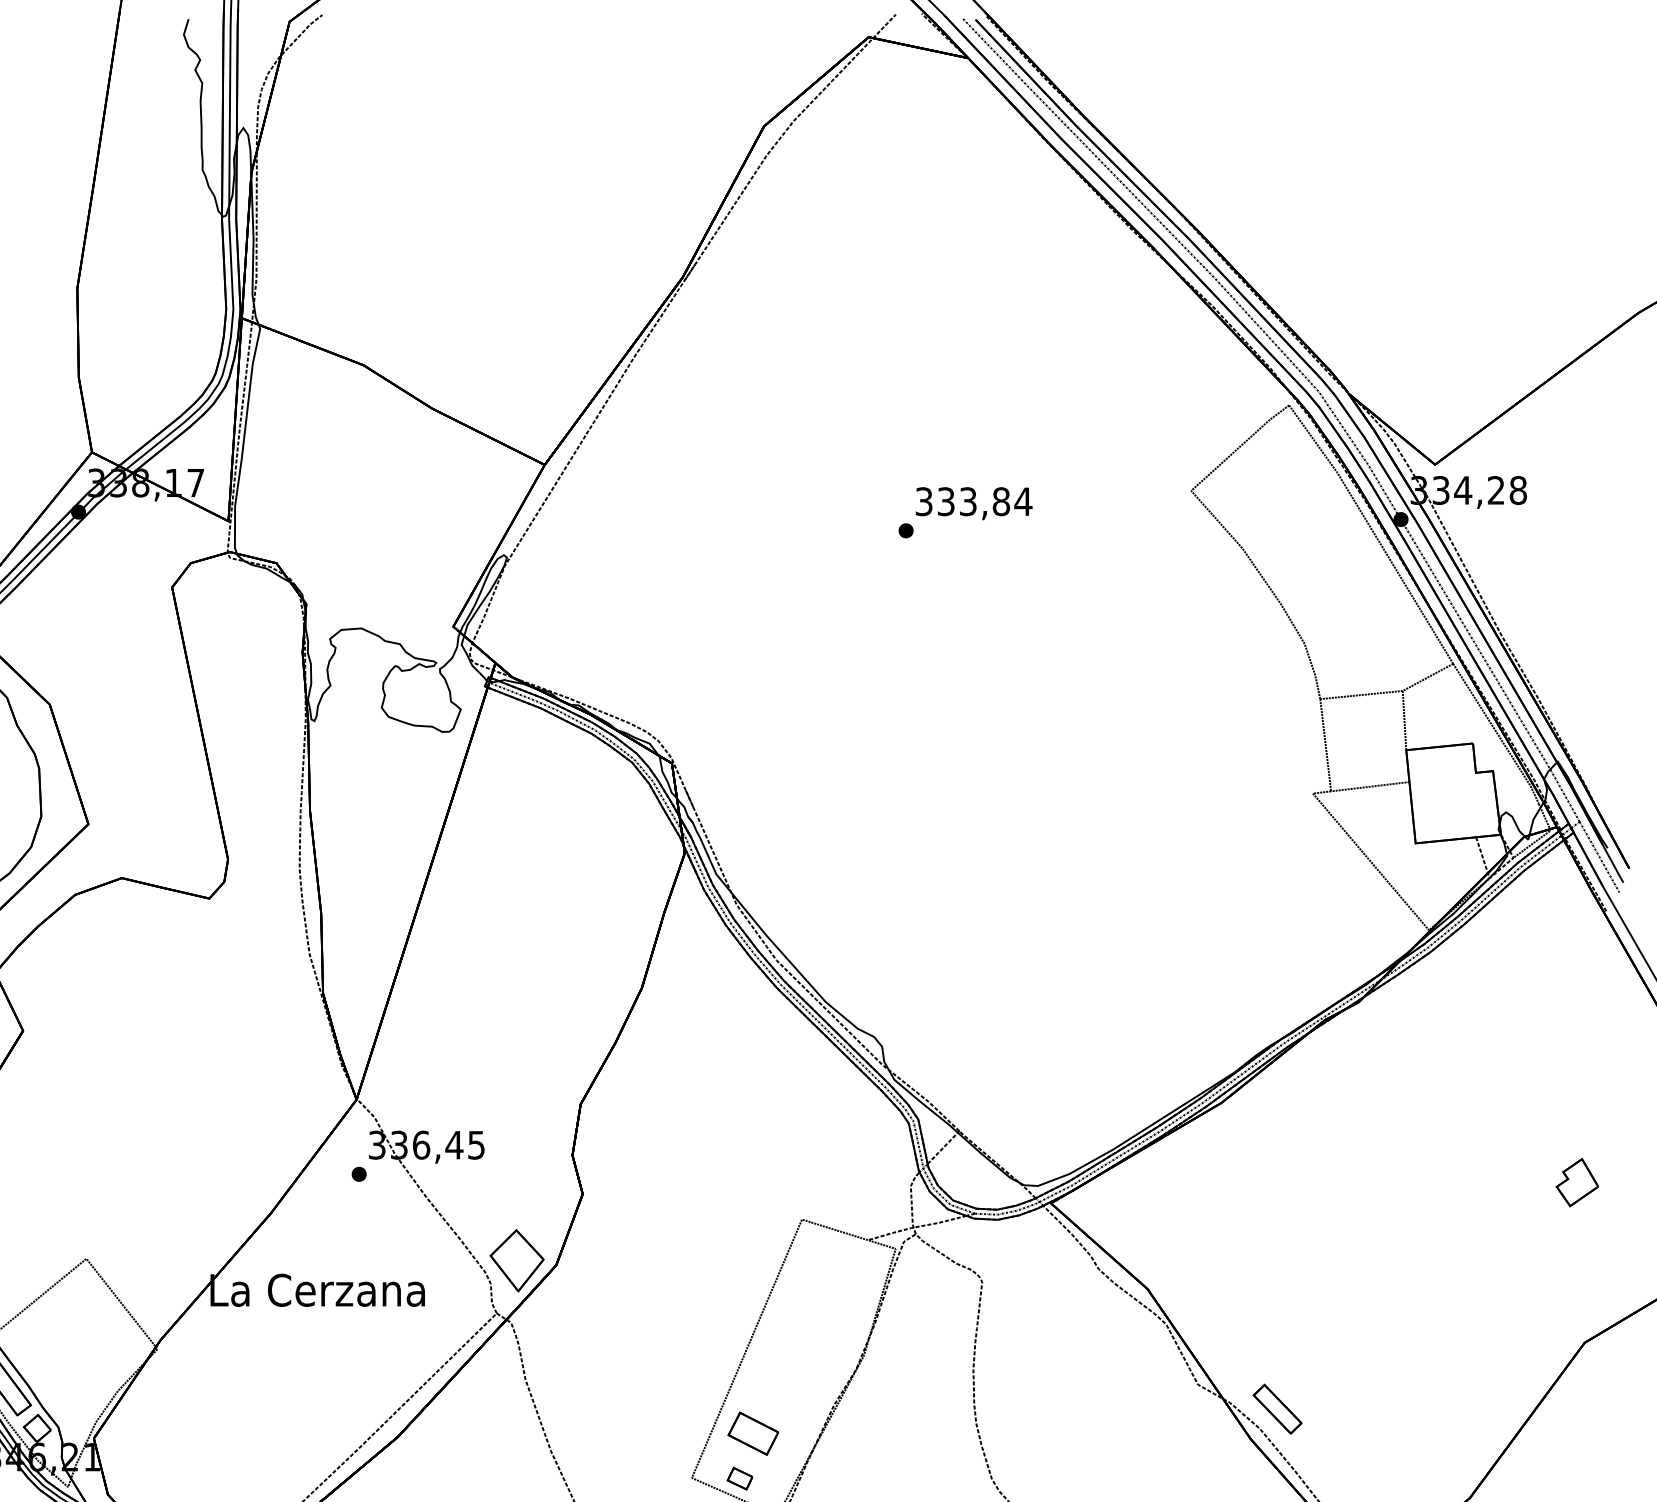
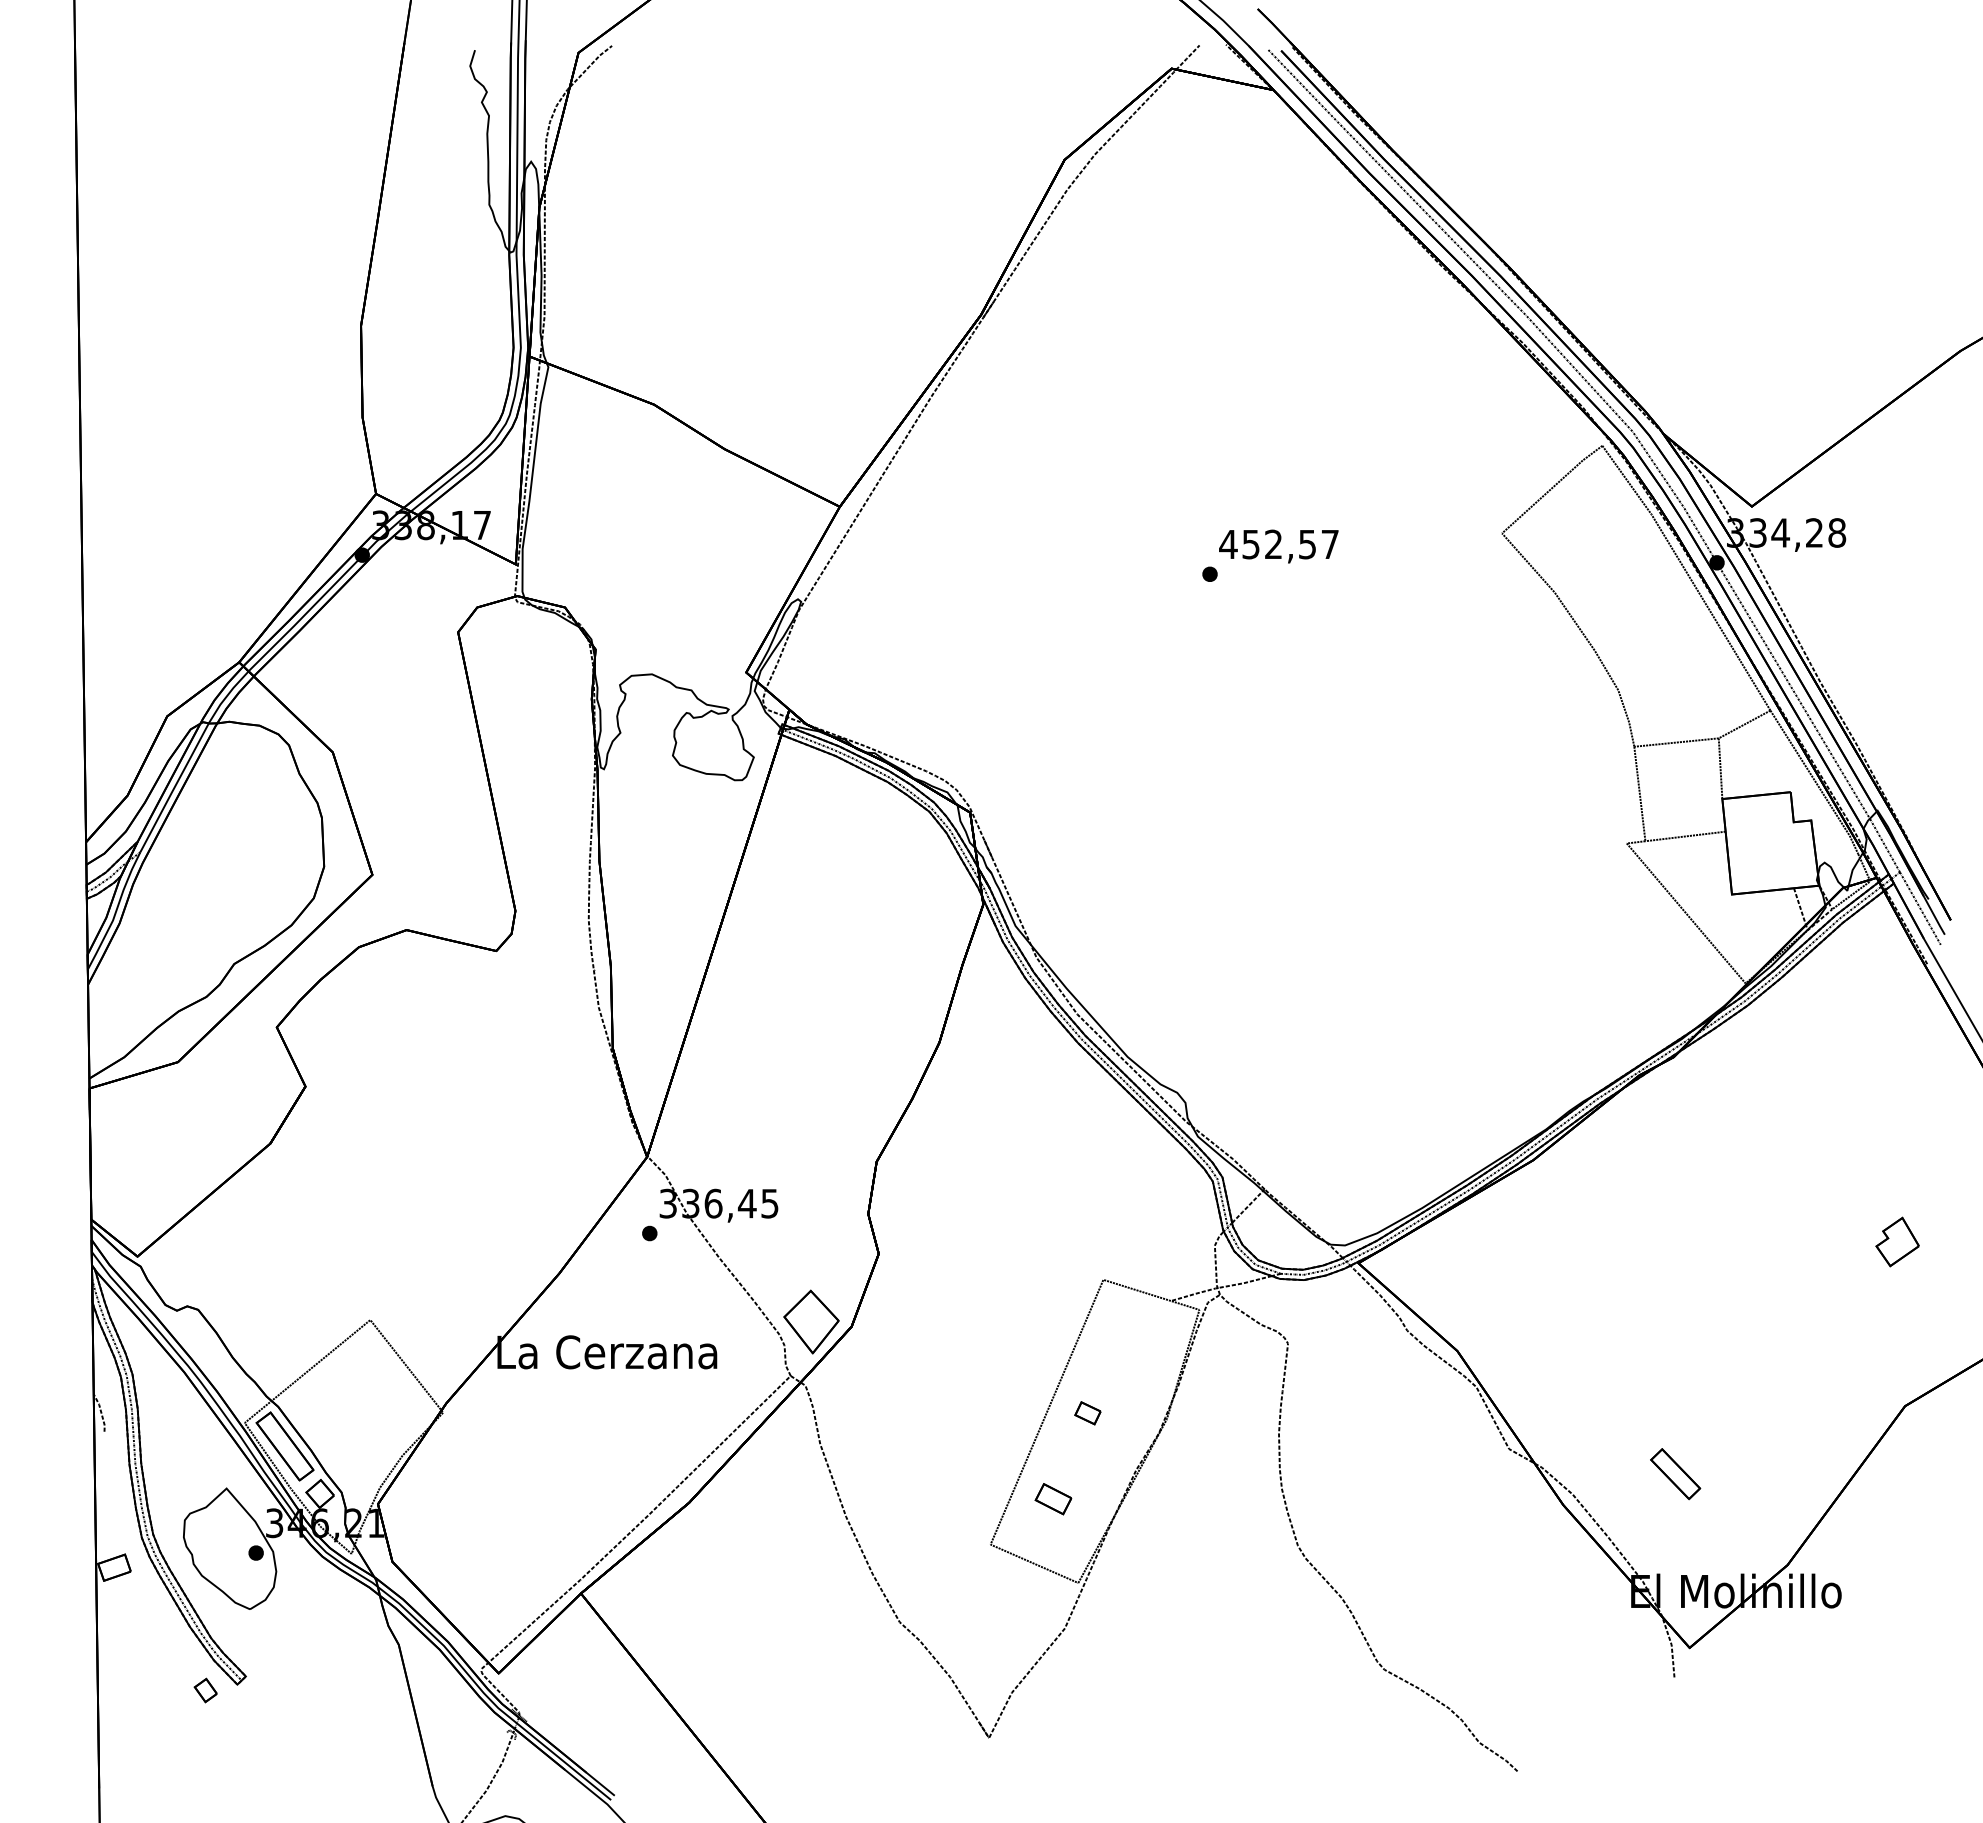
text: (973, 501) -> (1279, 544), 333,84 -> 452,57
part: (1277, 1409) -> (1675, 1474), moved
part: (753, 1433) -> (1053, 1498), size x0.7
part: (739, 1478) -> (1087, 1413), moved

